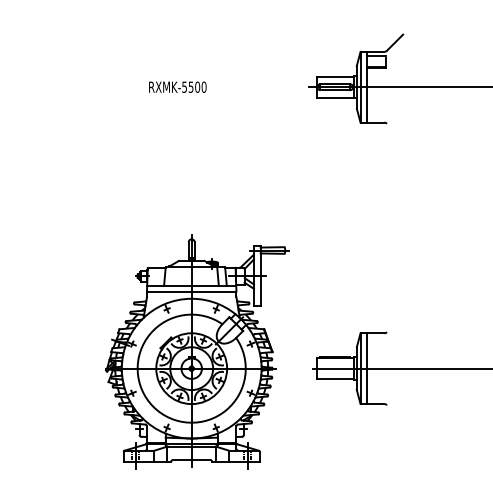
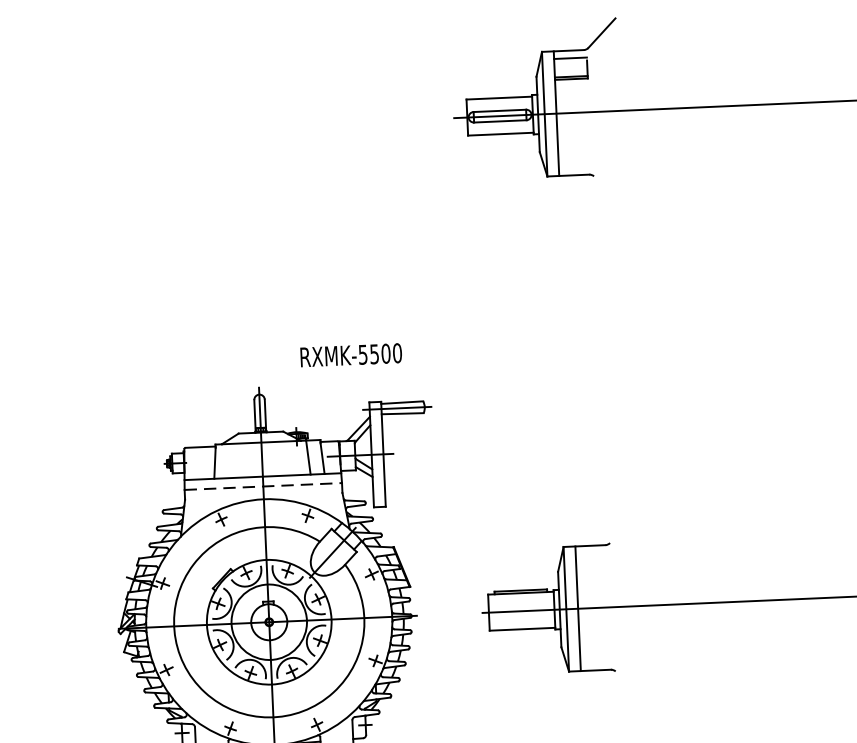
text: (177, 86) -> (350, 353), moved
line: (191, 291) -> (262, 486), solid -> dashed

